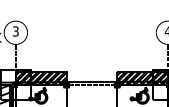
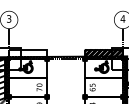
hatch: (41, 78) -> (28, 54), removed

